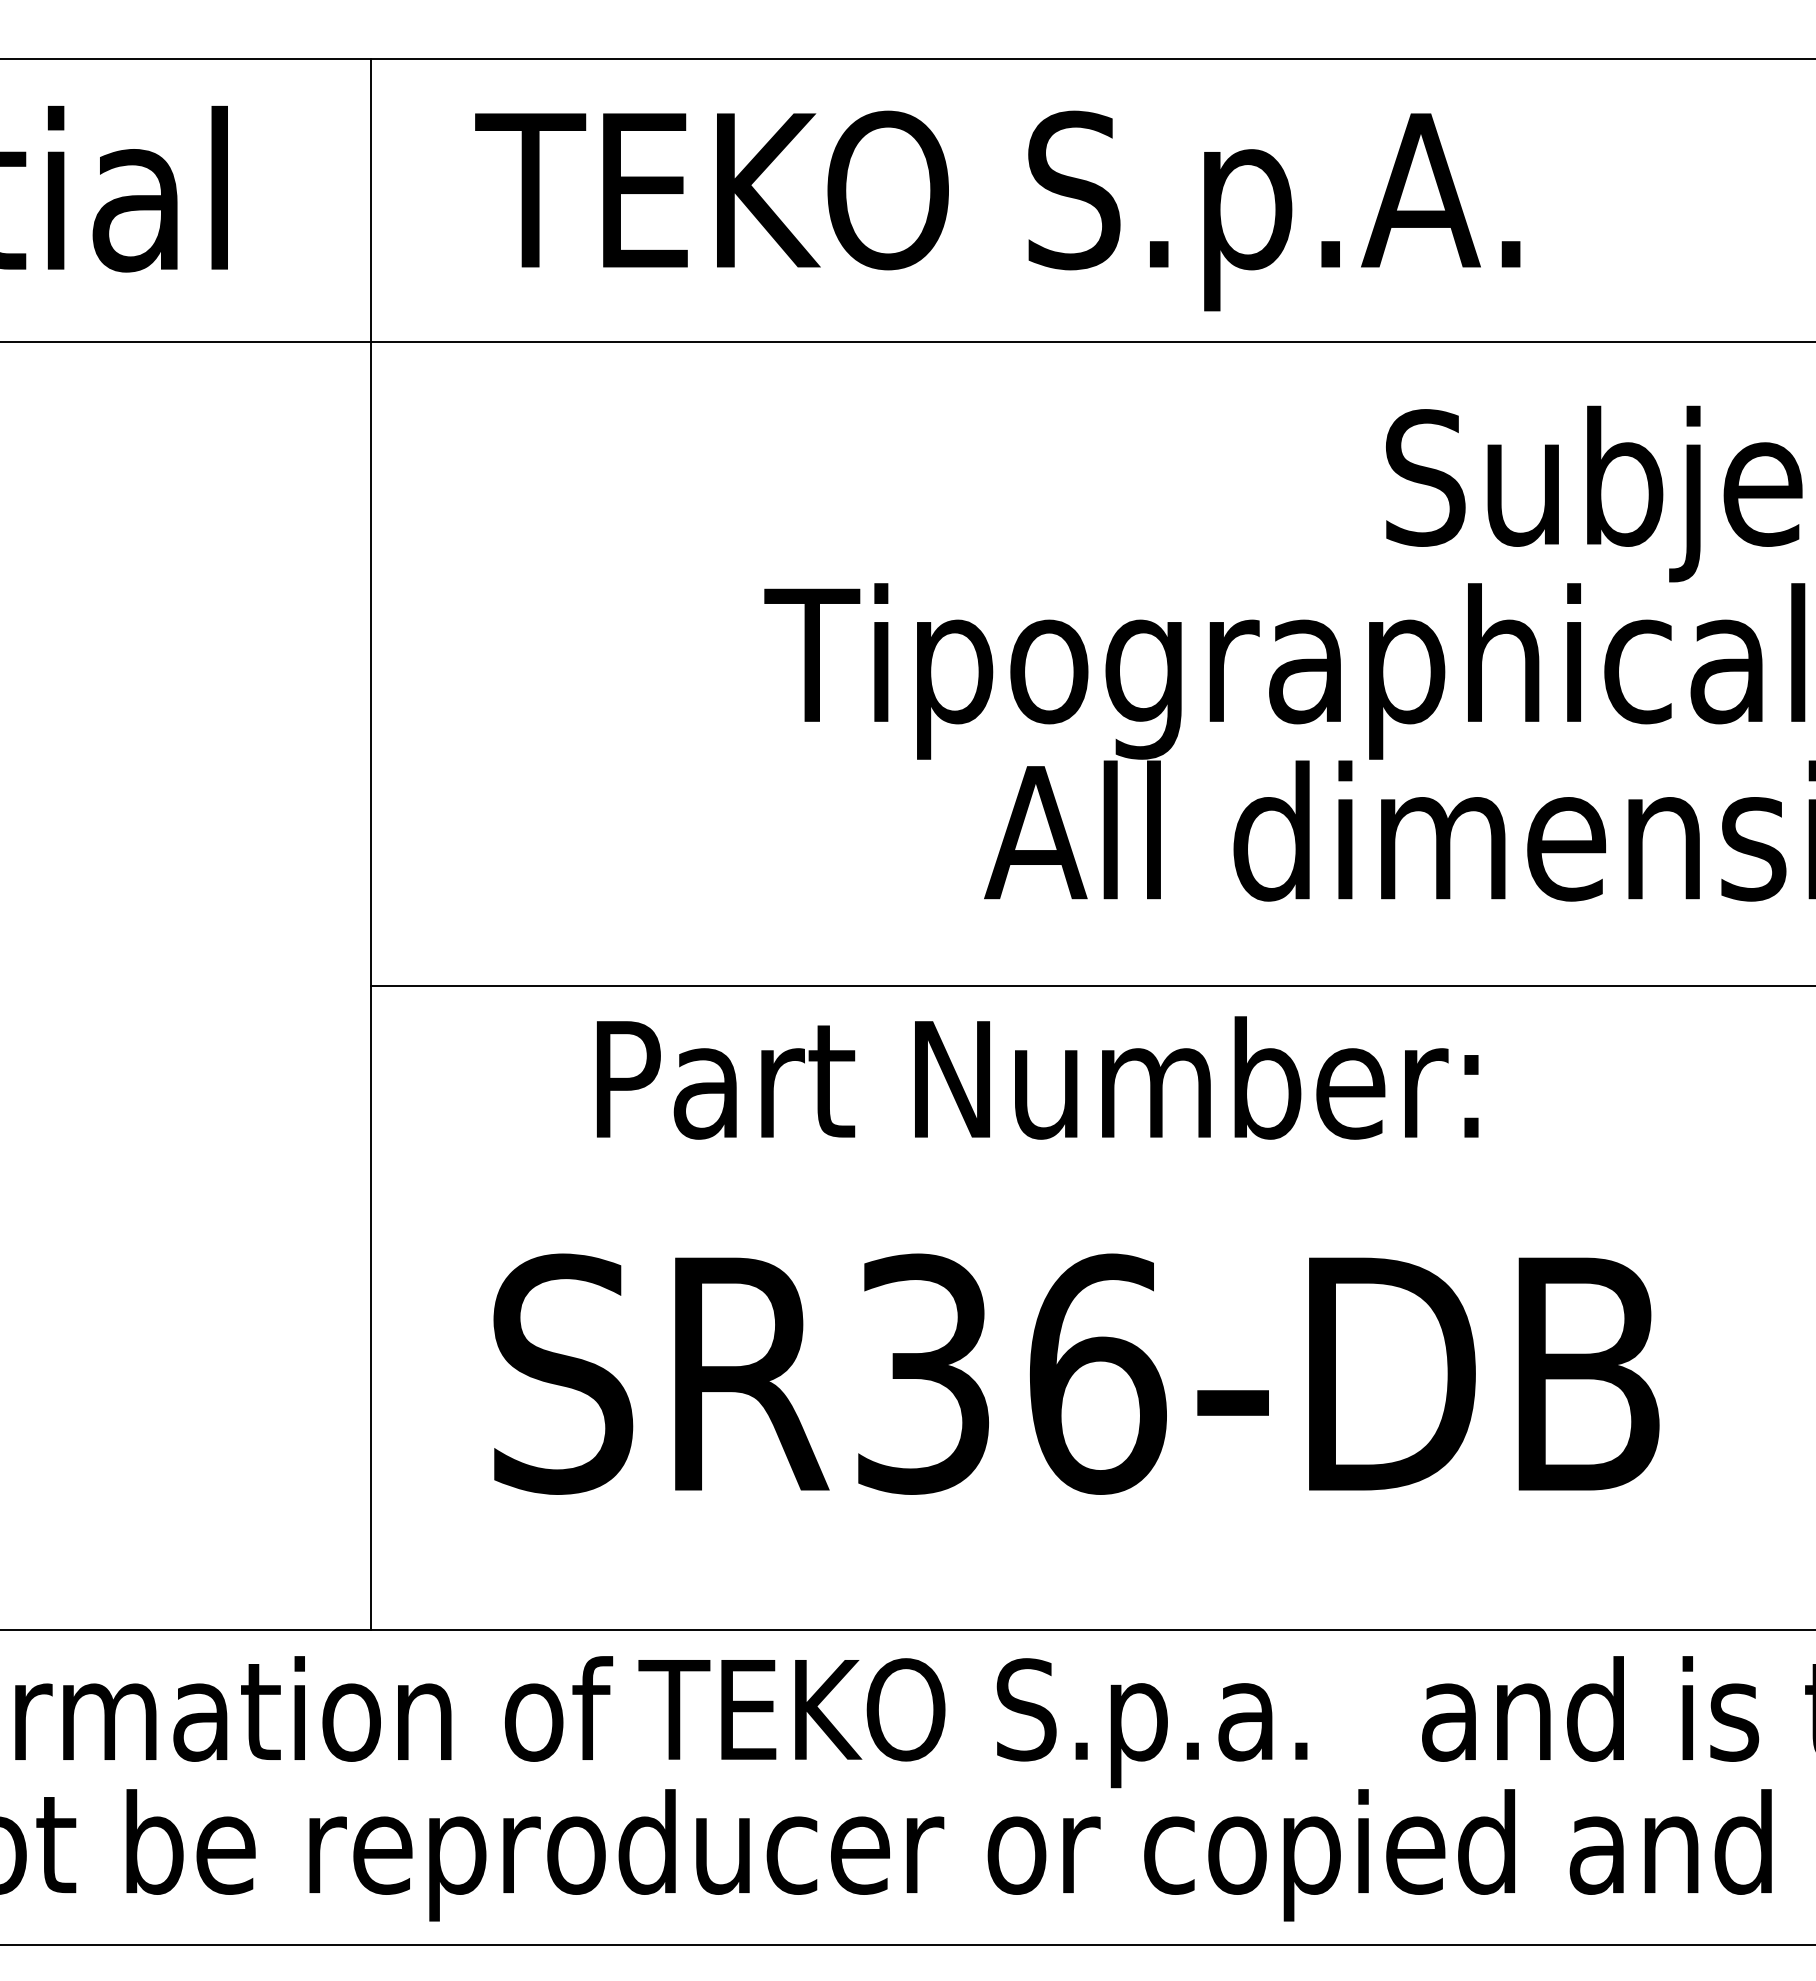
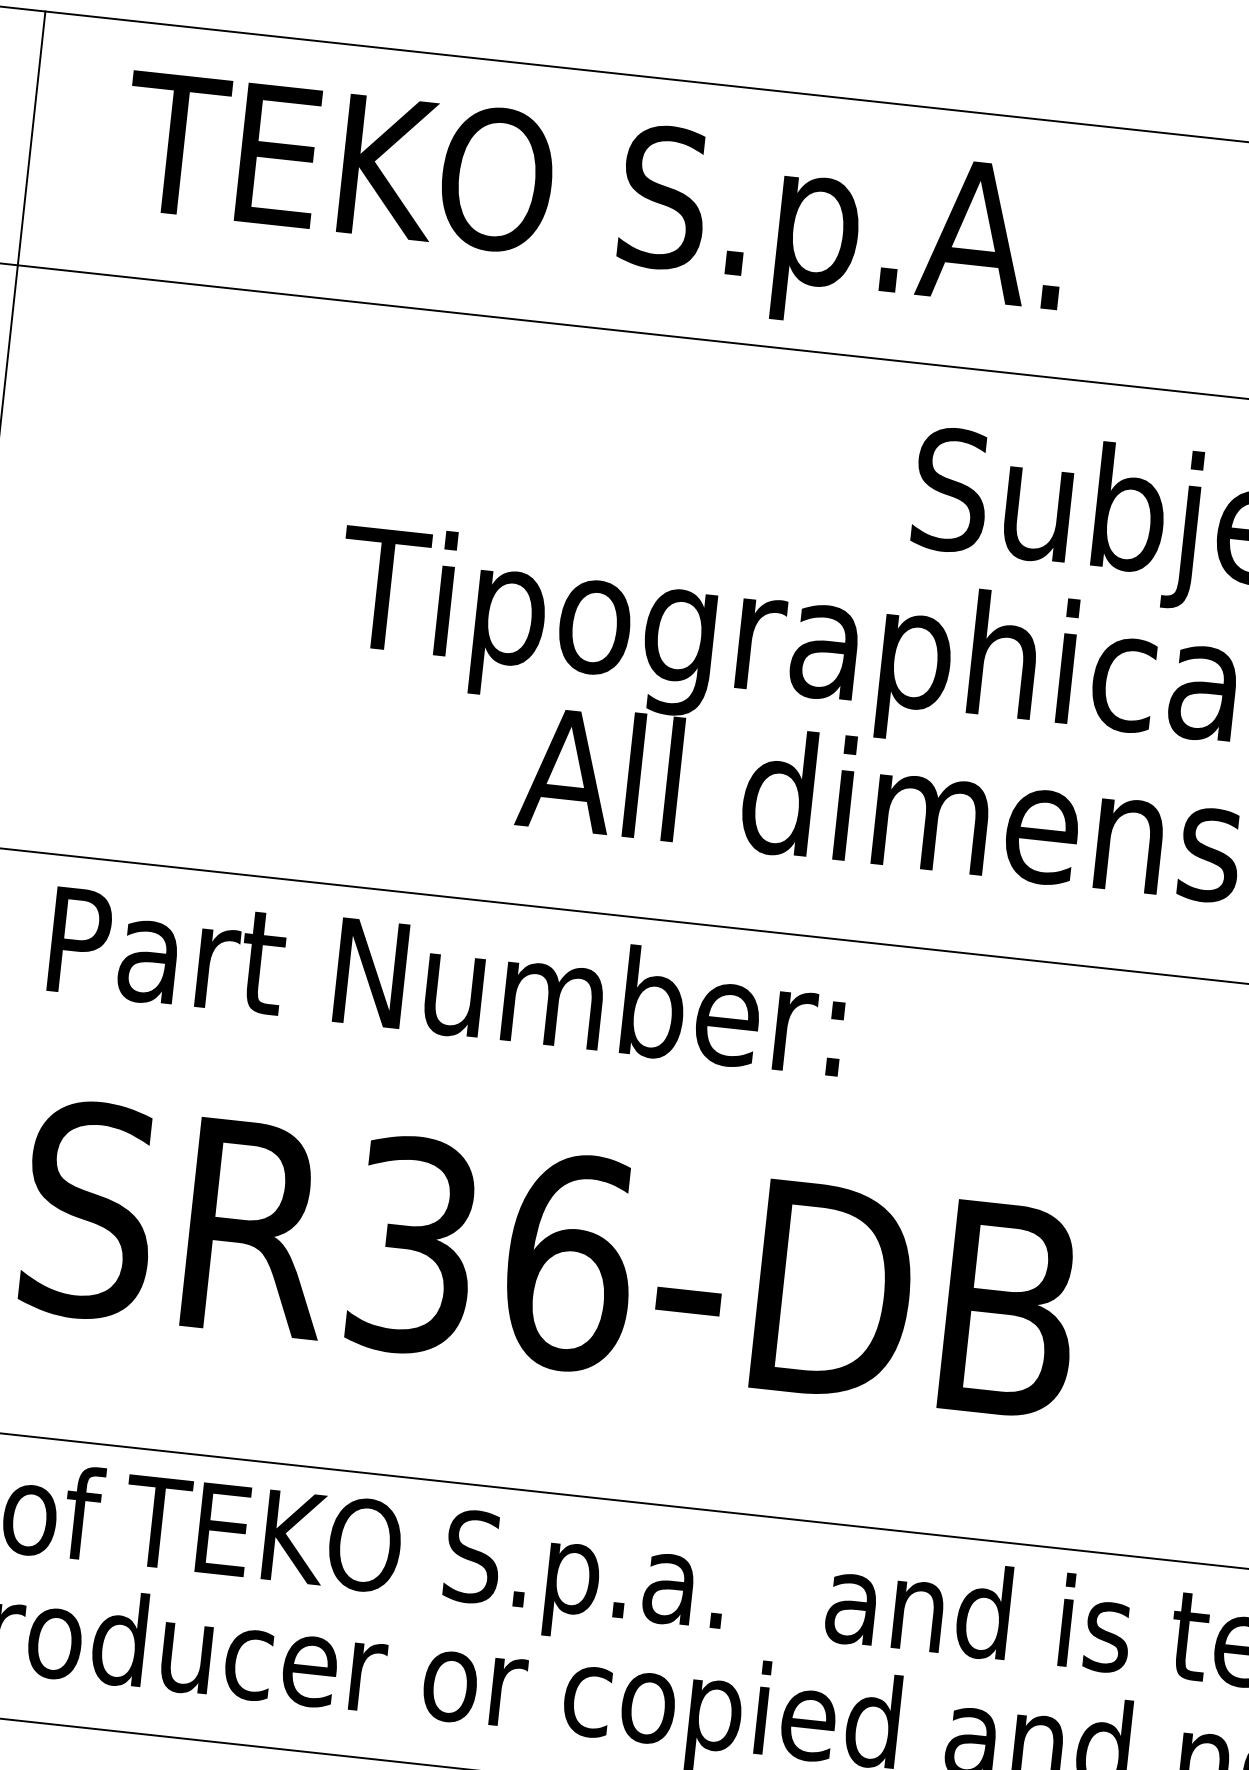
text: (1037, 1077) -> (447, 979), moved

